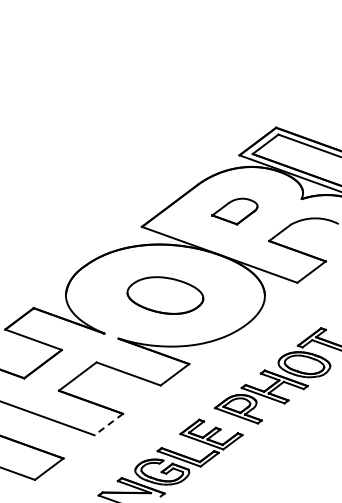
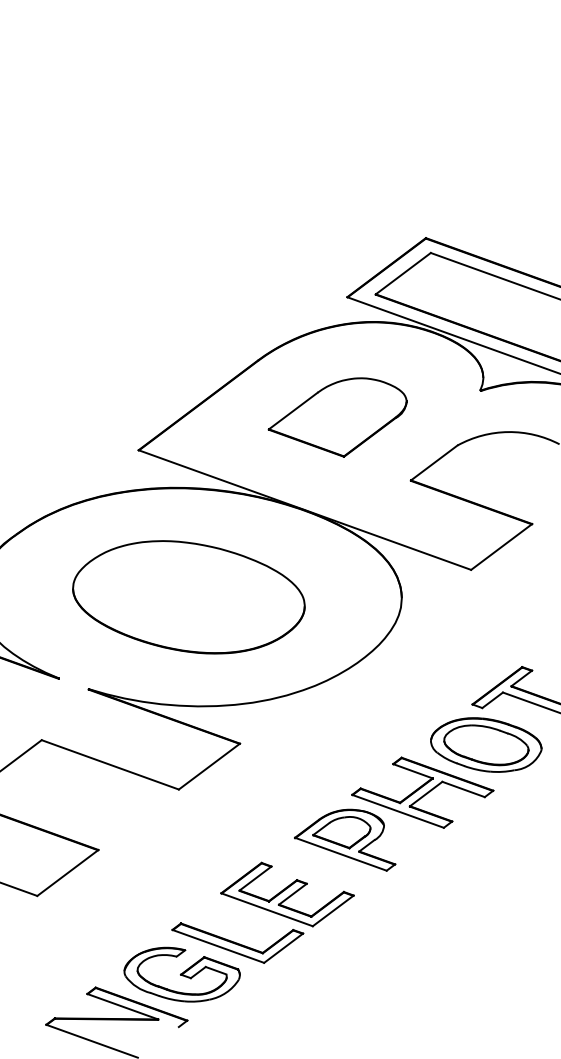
part: (234, 211) -> (336, 417), size x1.43
part: (165, 295) -> (189, 597), size x1.43
line: (108, 424) -> (67, 872), dashed -> solid

